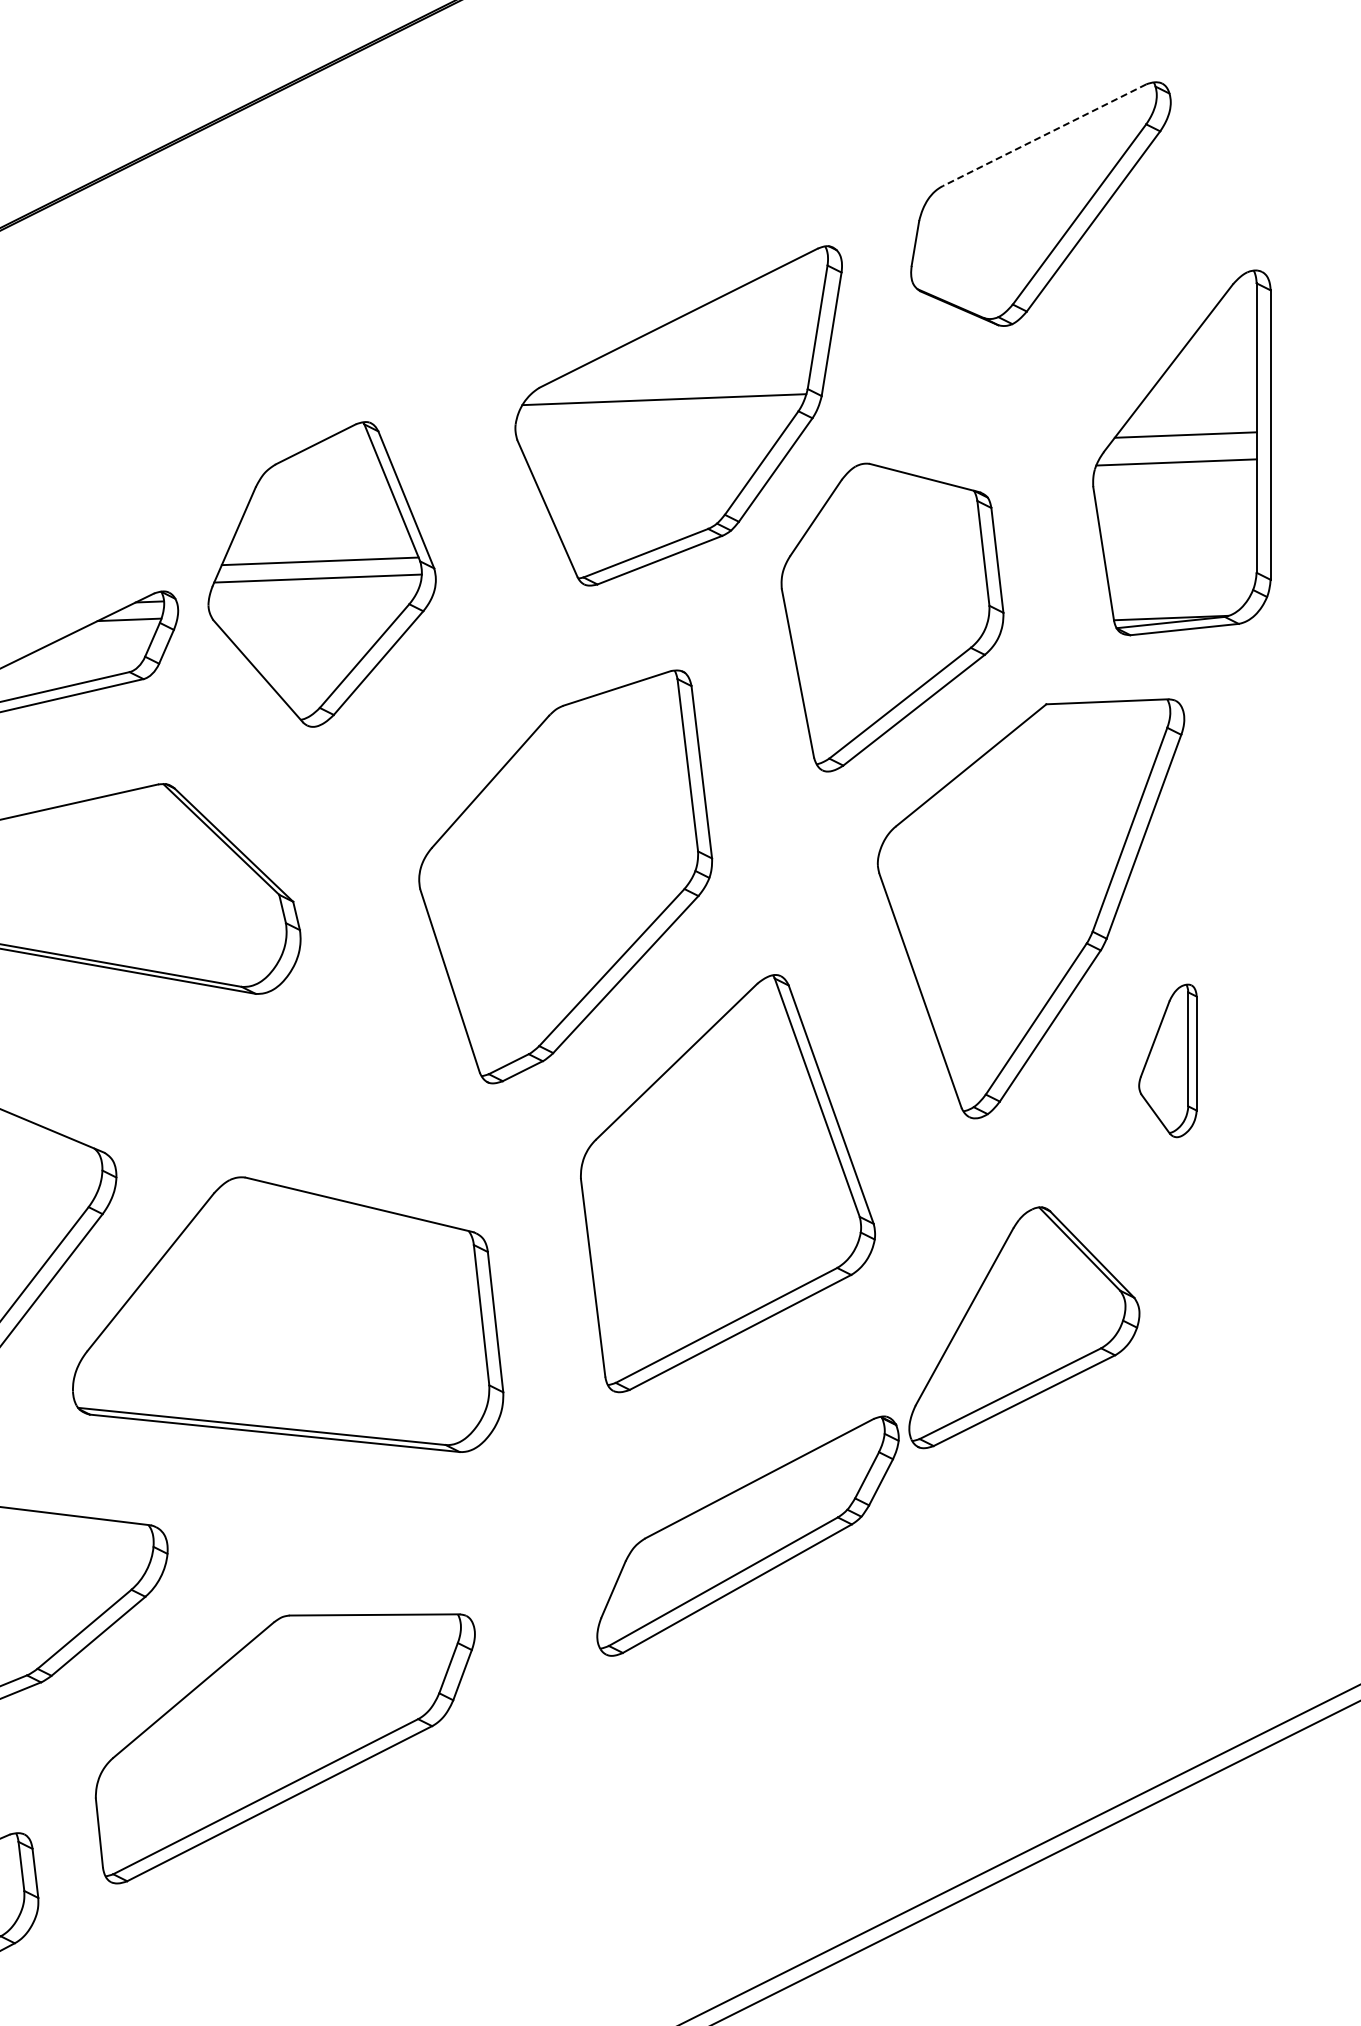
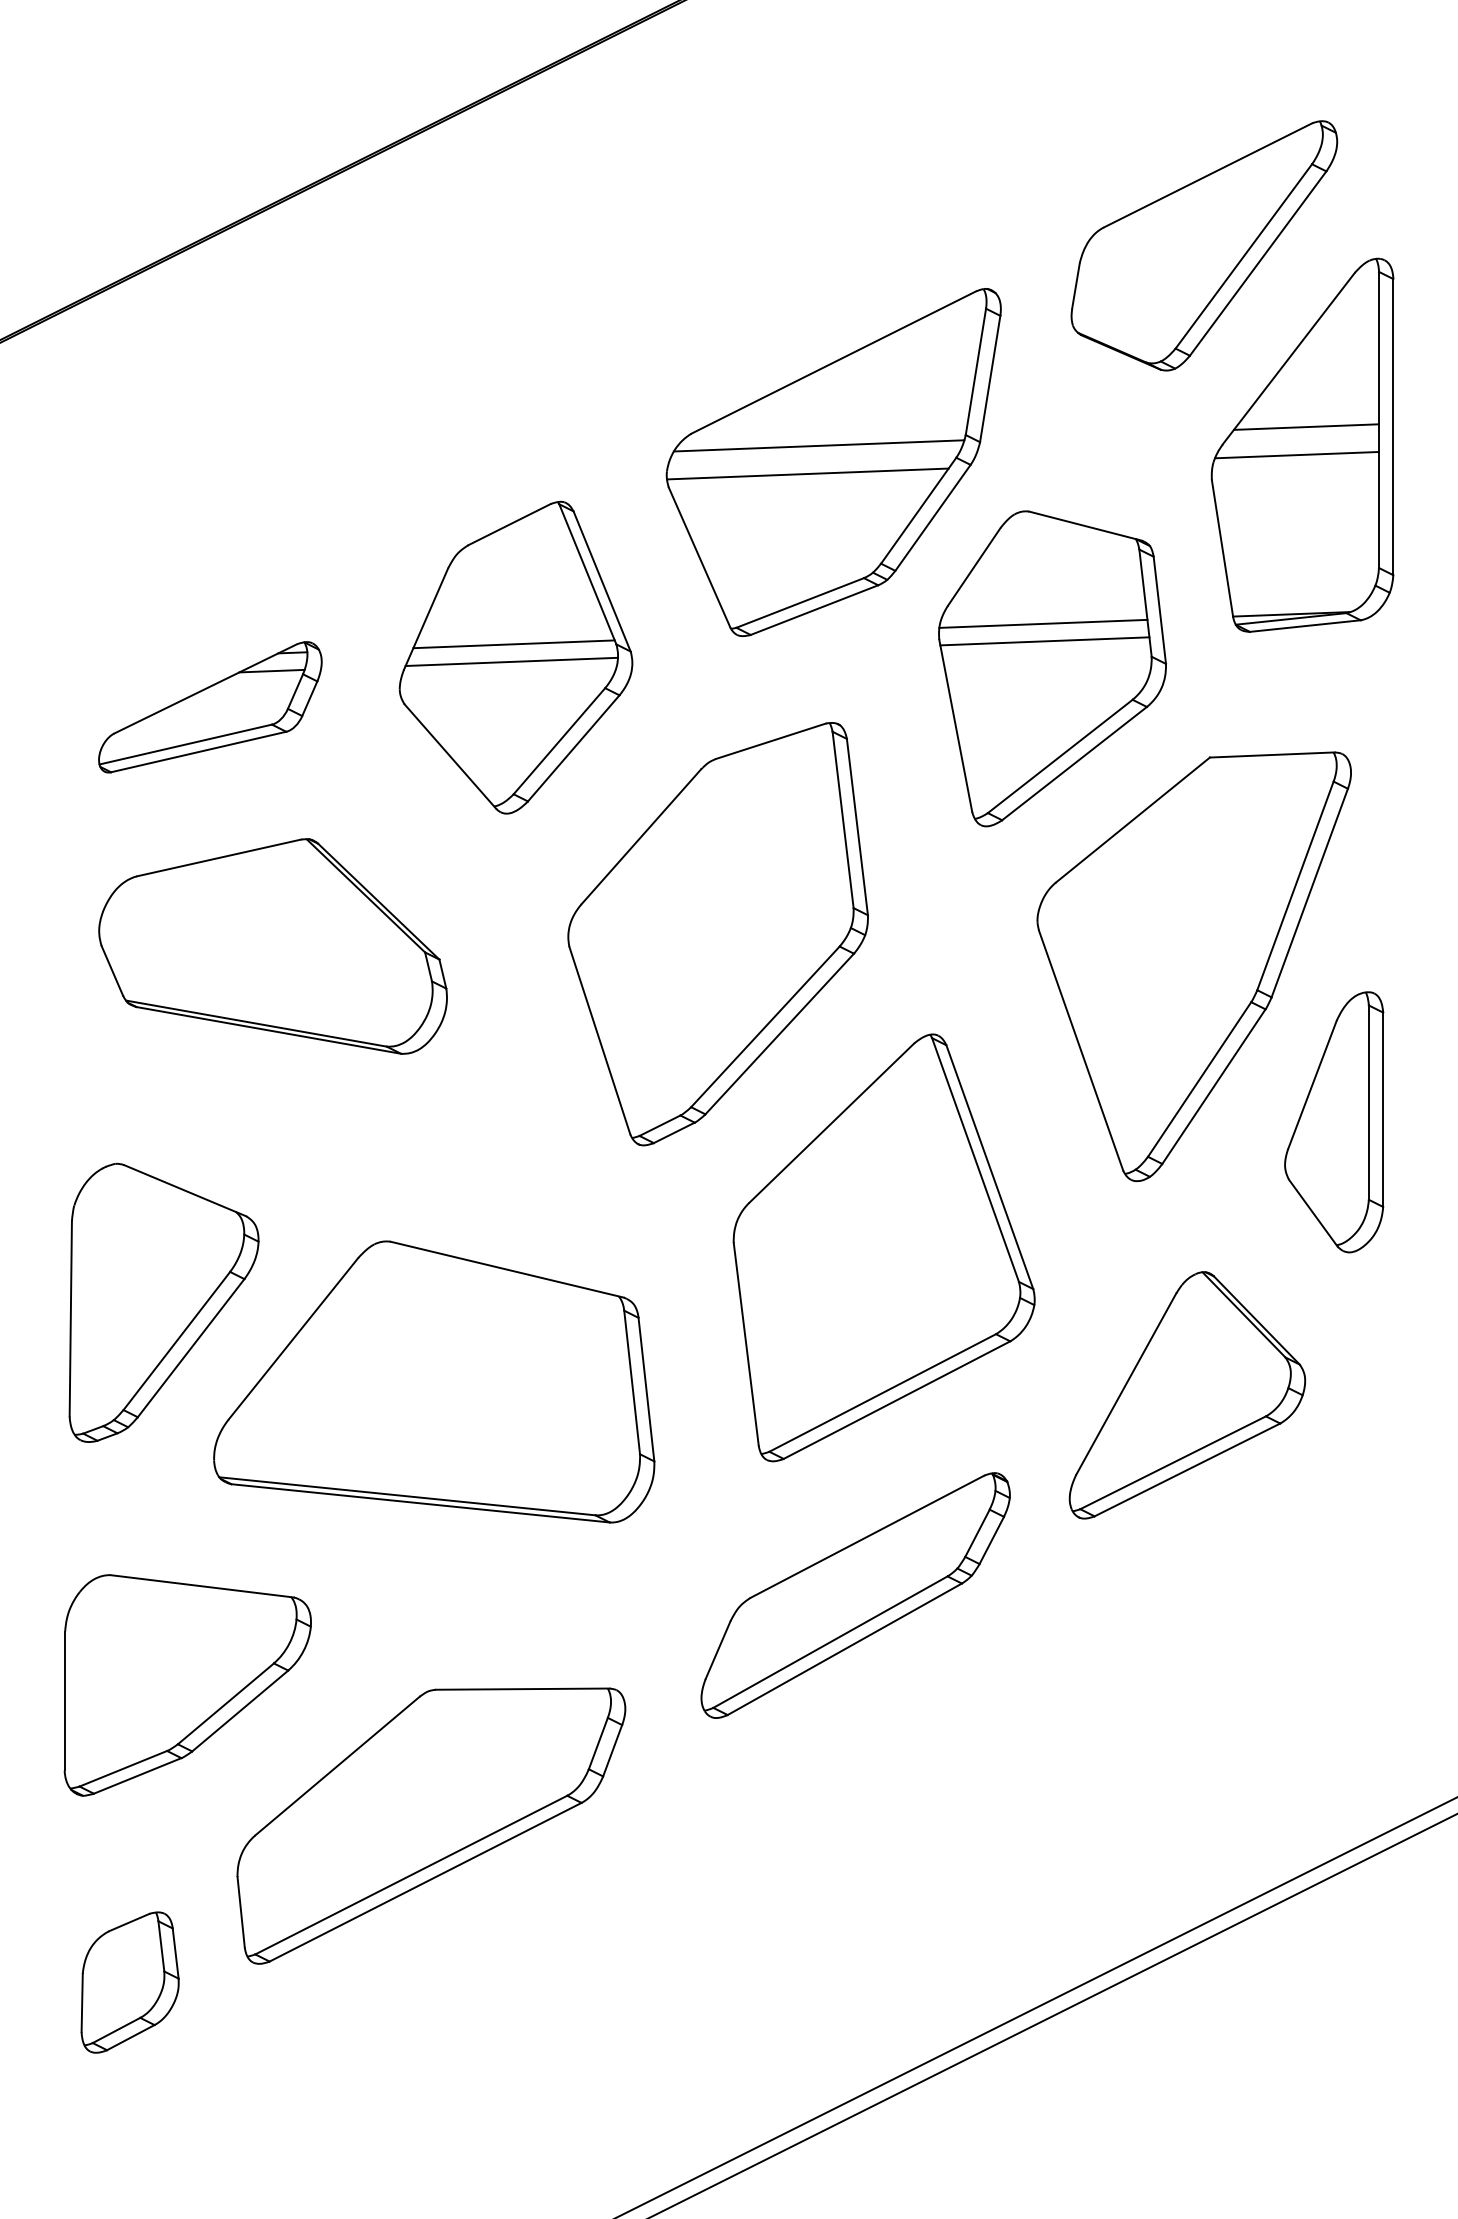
line: (1044, 135) -> (1207, 175), dashed -> solid
line: (653, 426) -> (807, 473), added
part: (1181, 452) -> (1302, 444), moved
line: (883, 573) -> (1043, 623), added
part: (321, 574) -> (515, 657), moved
line: (884, 590) -> (1044, 641), added
part: (1168, 1061) -> (1334, 1122), size x1.67
part: (747, 1536) -> (855, 1595), moved

